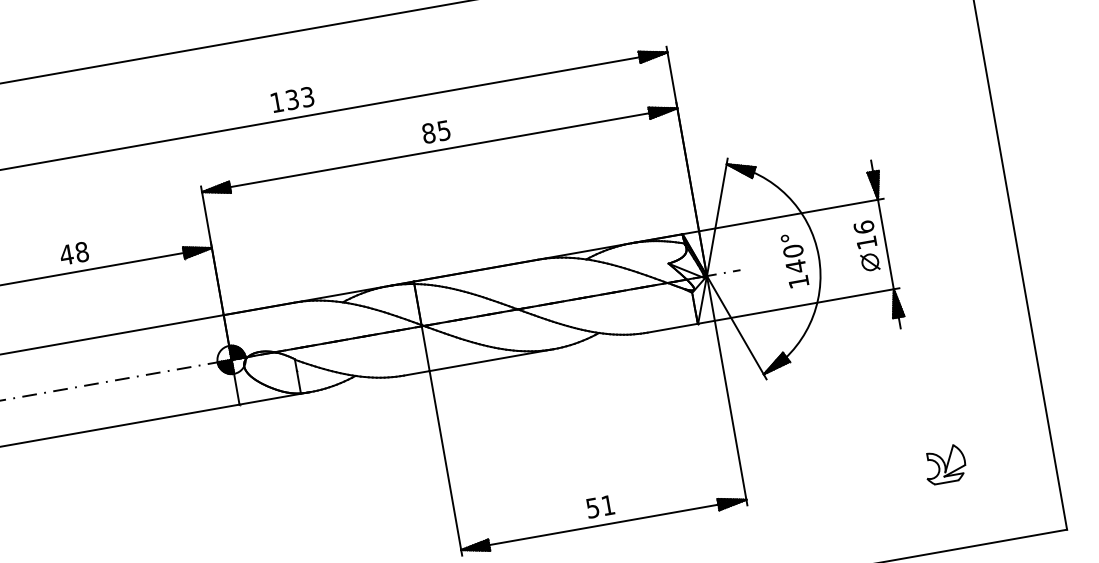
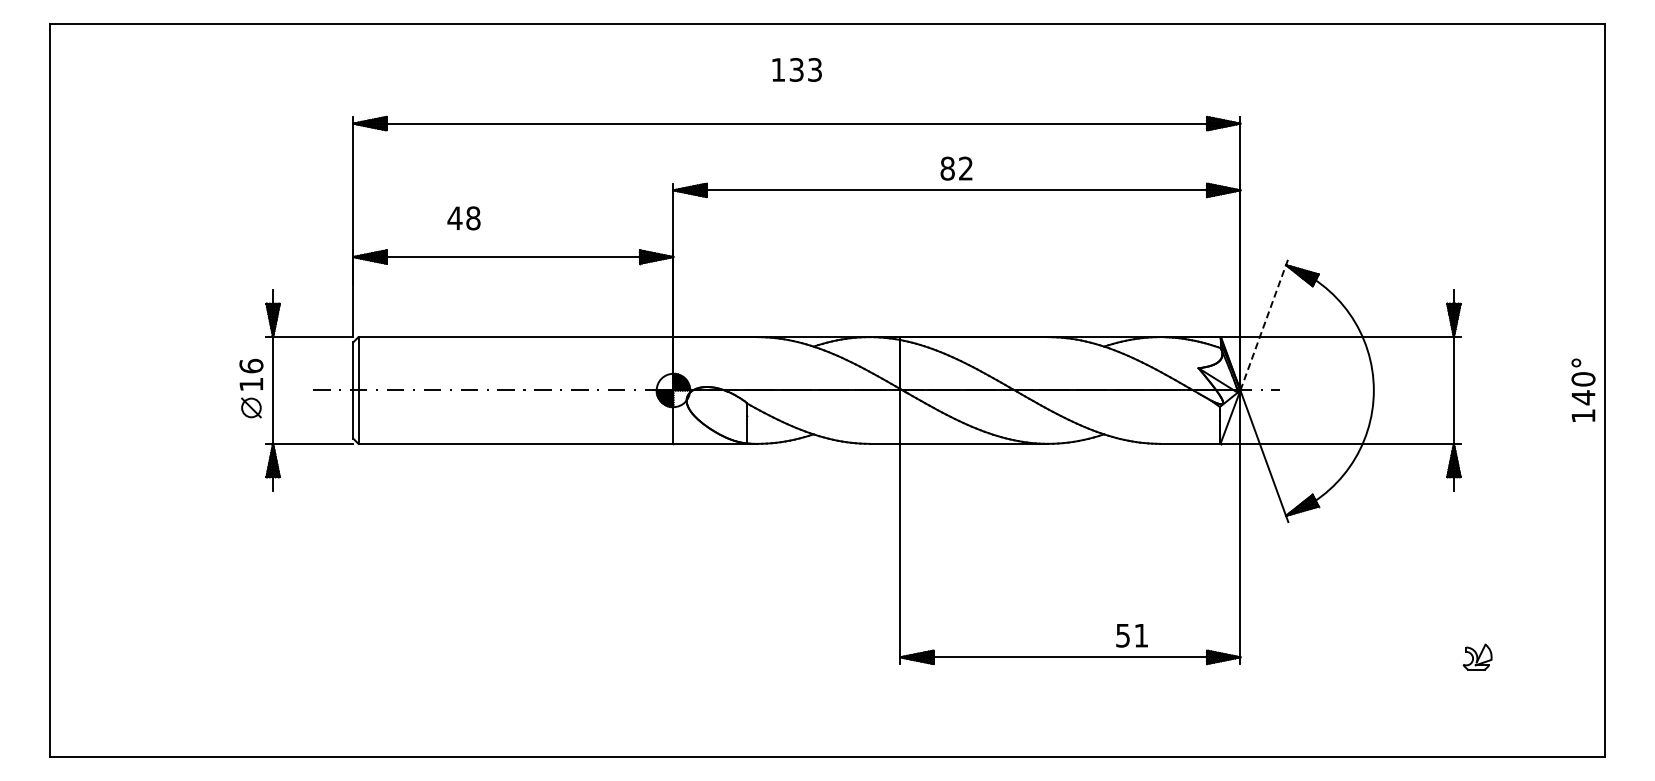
text: (292, 99) -> (796, 69), moved
text: (443, 130) -> (965, 168), 85 -> 82
line: (717, 217) -> (1264, 324), solid -> dashed
part: (867, 246) -> (1432, 388), removed
text: (73, 253) -> (463, 218), moved
text: (794, 259) -> (1583, 389), moved
part: (945, 464) -> (1477, 656), size x0.6
text: (599, 506) -> (1131, 635), moved

